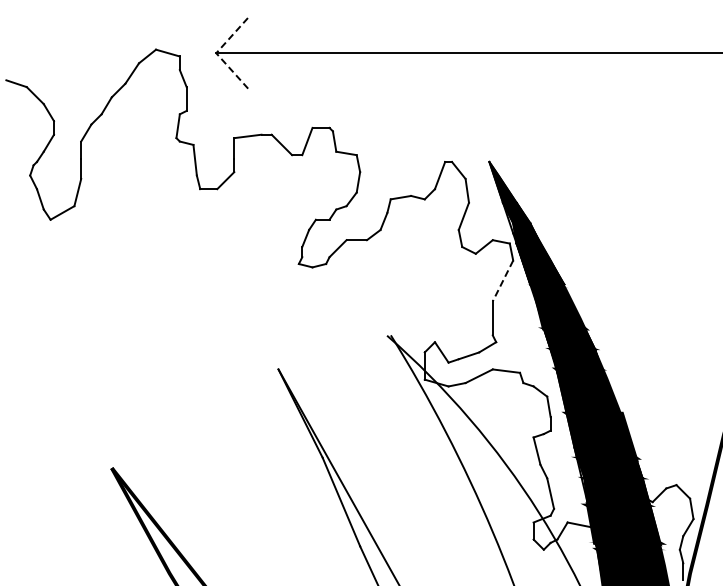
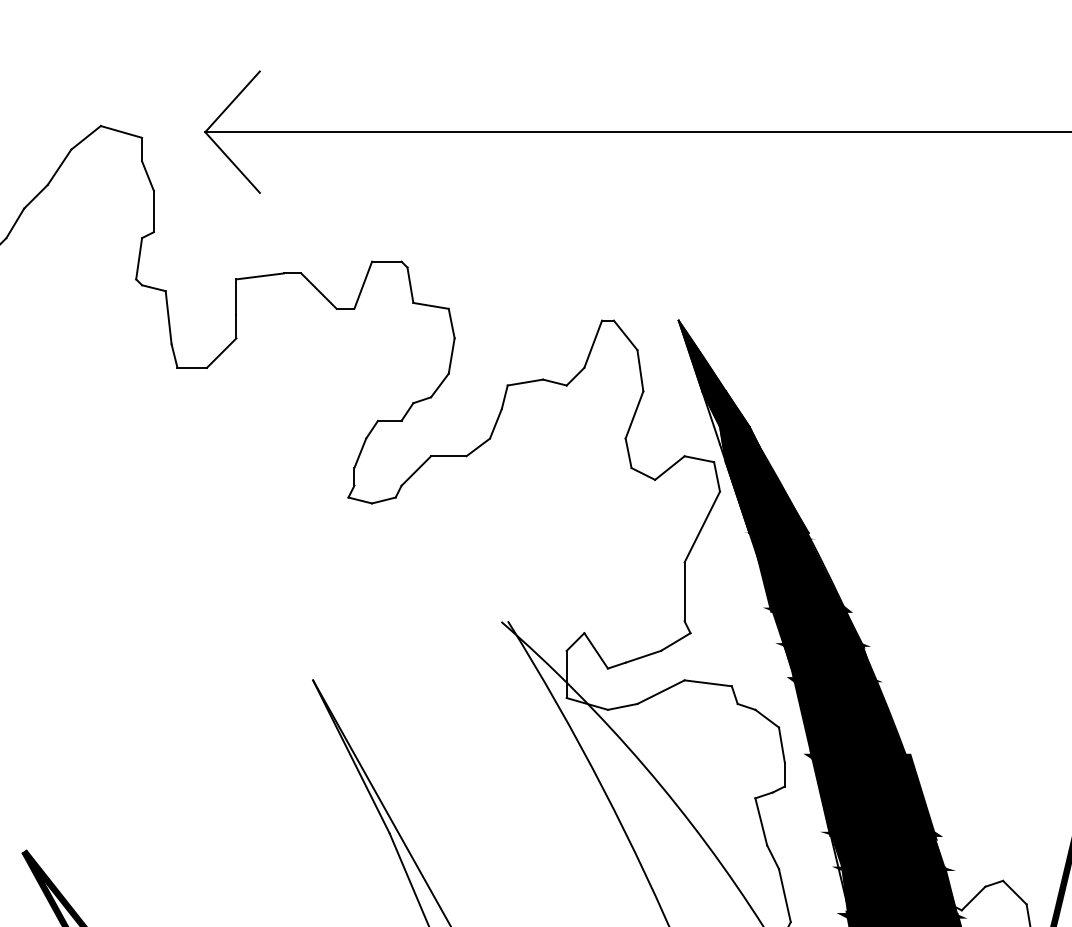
line: (216, 53) -> (205, 132), dashed -> solid
line: (503, 281) -> (703, 527), dashed -> solid

